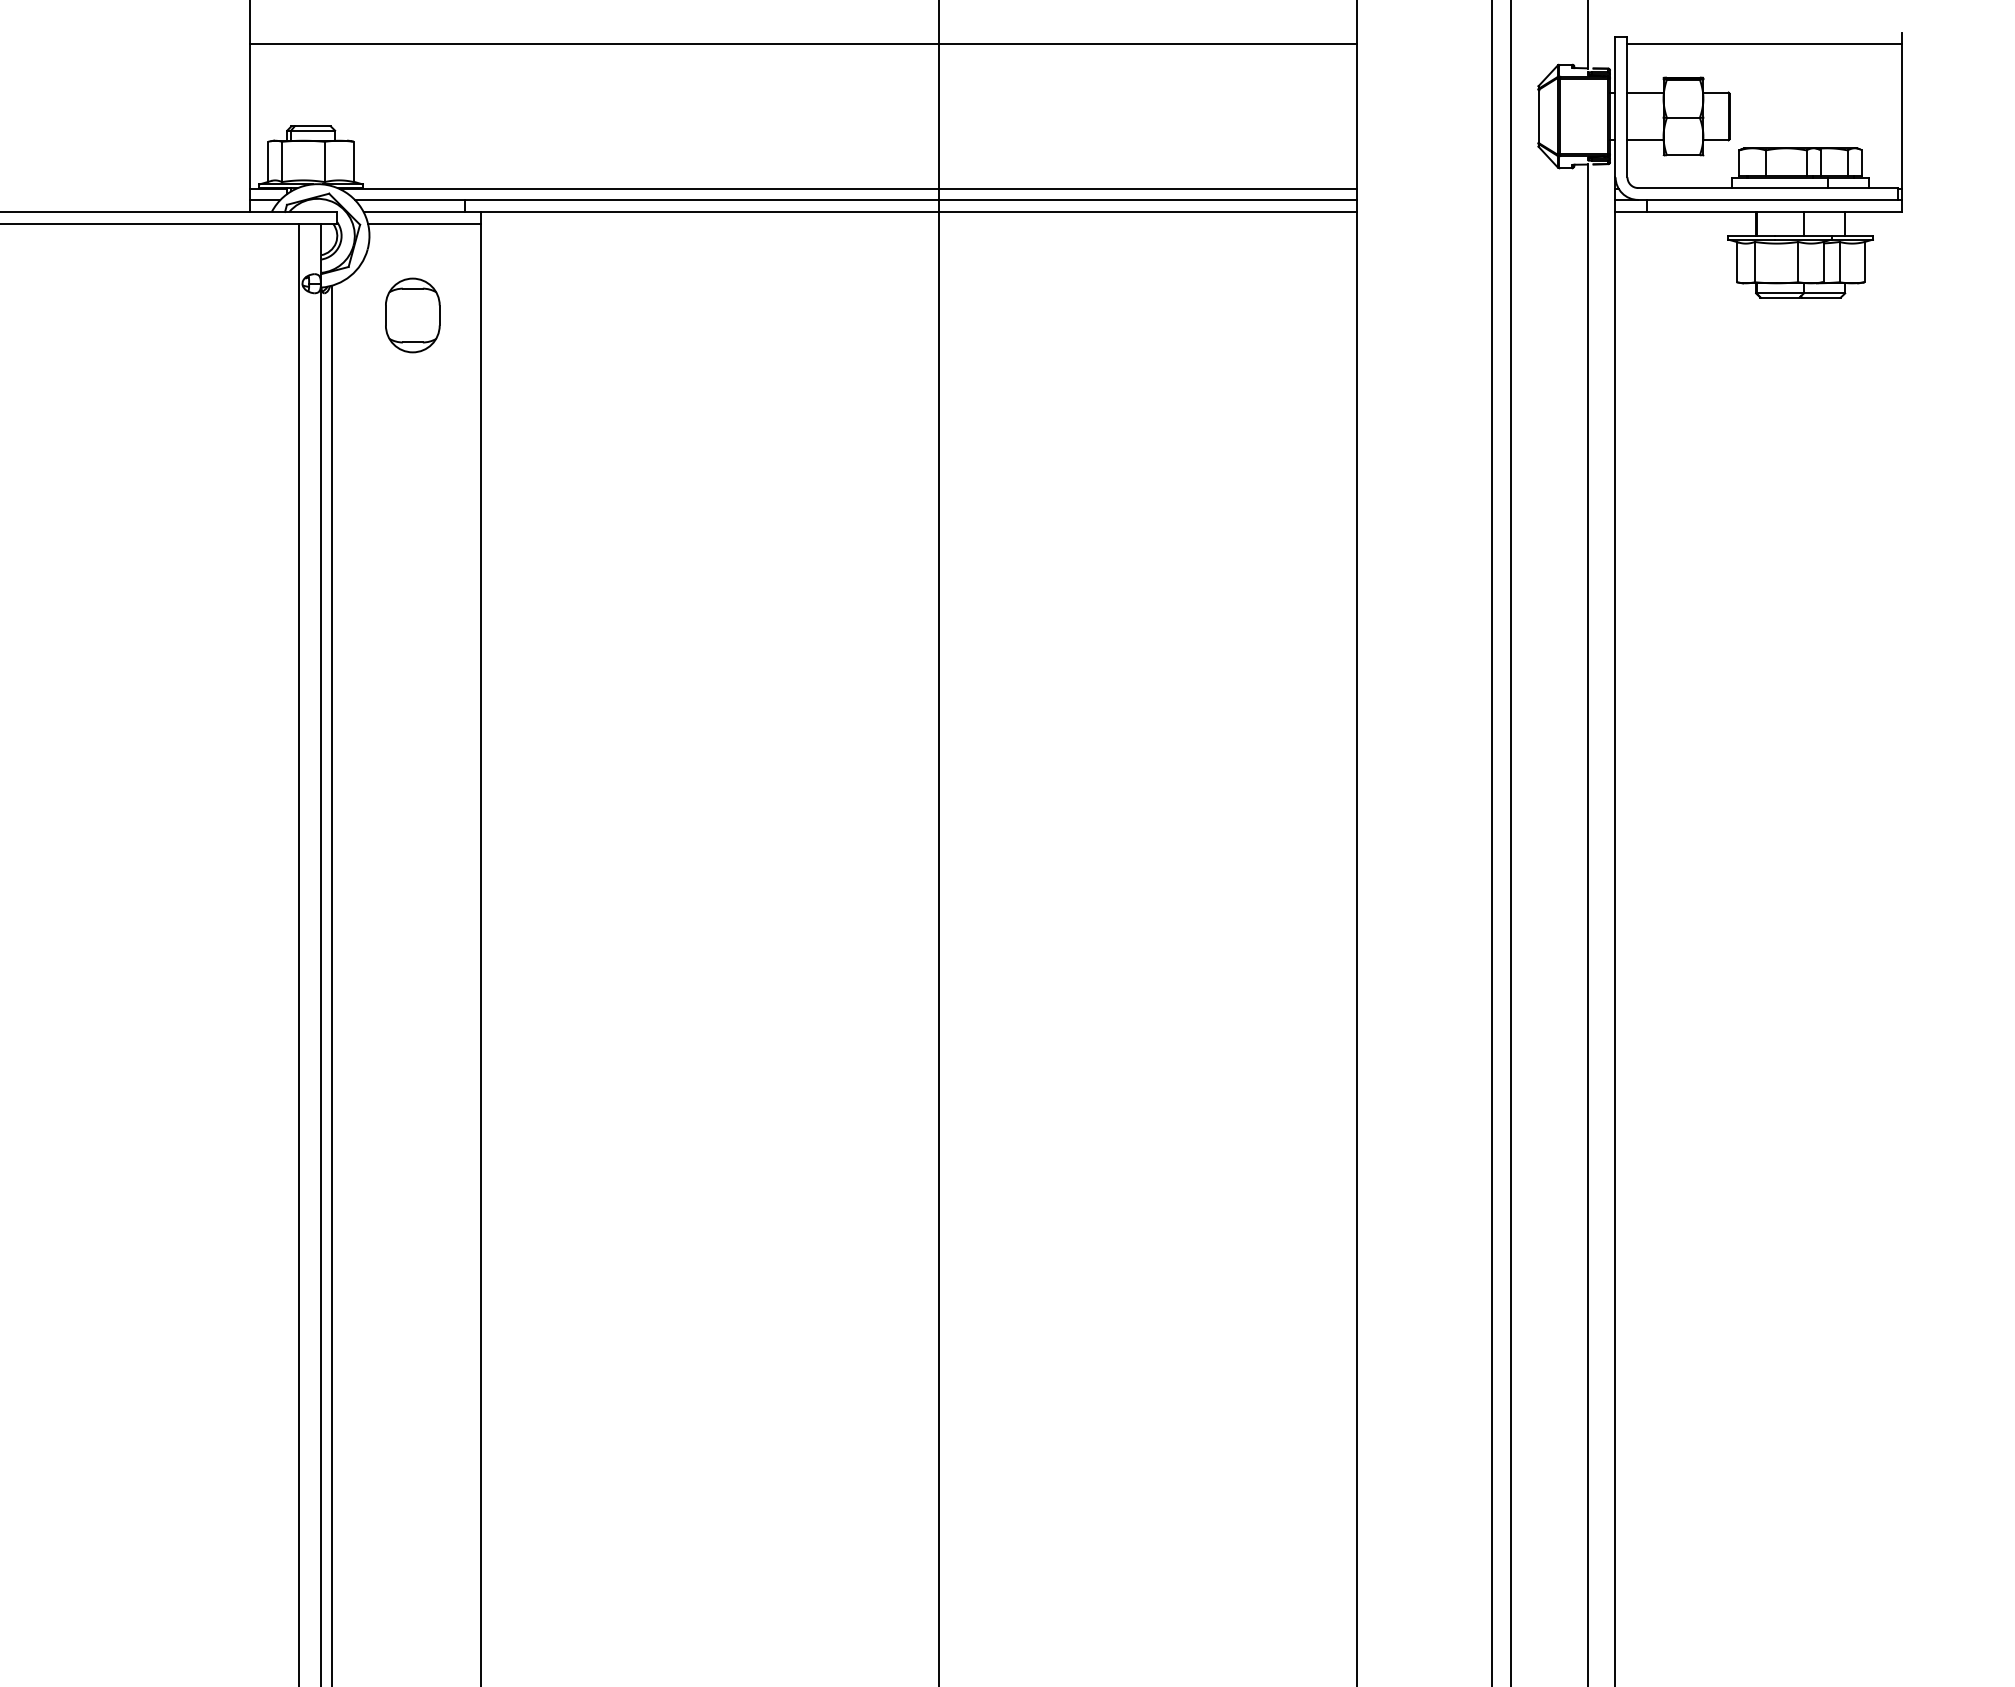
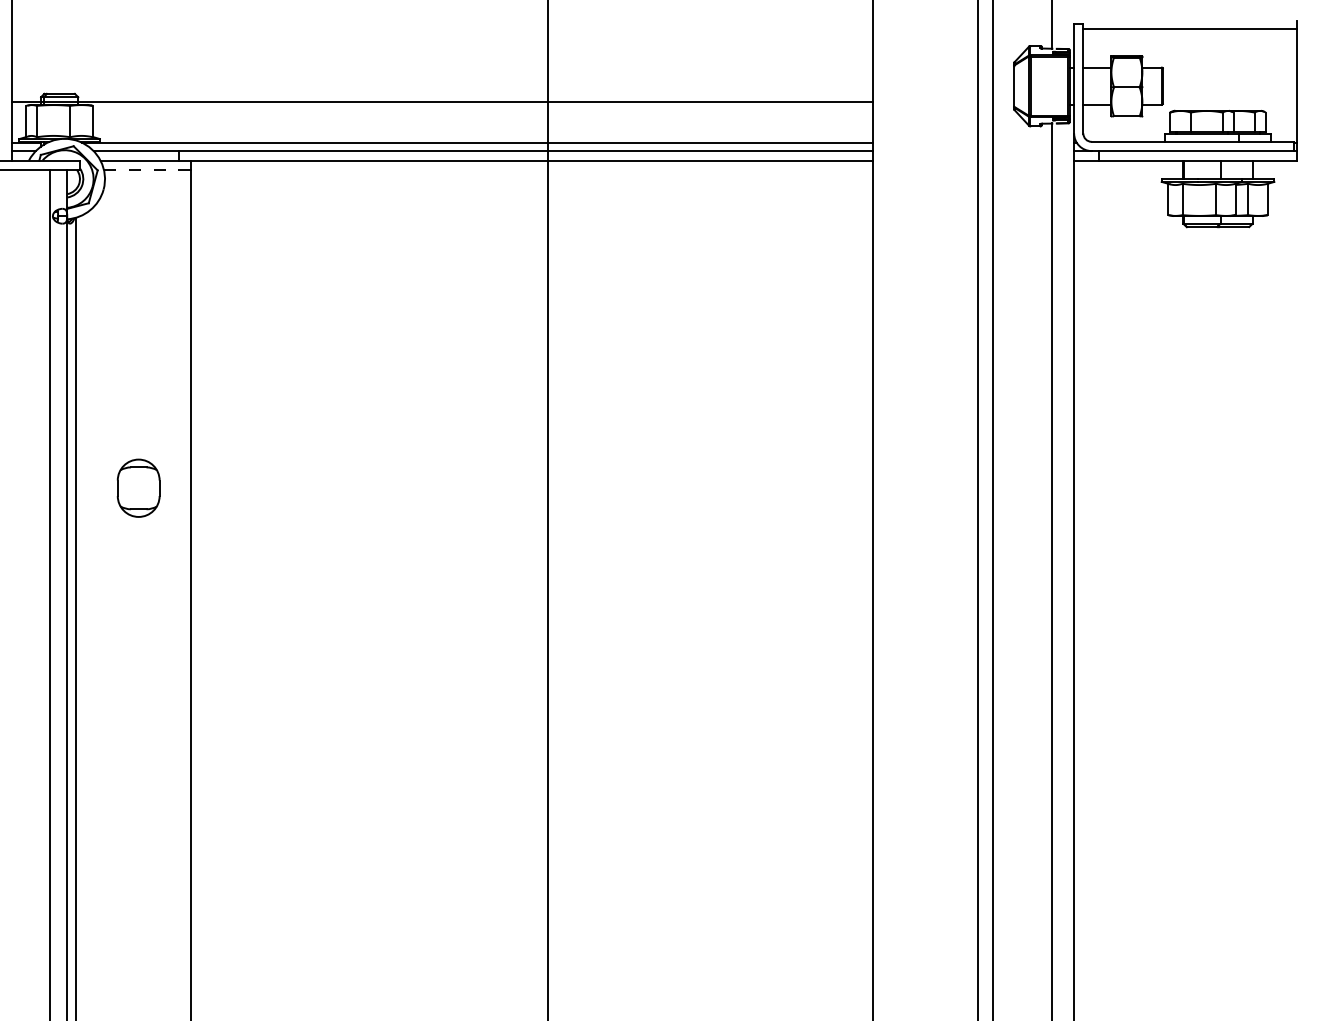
line: (802, 43) -> (441, 101), moved
line: (424, 223) -> (147, 169), solid -> dashed
part: (412, 315) -> (138, 488), moved

